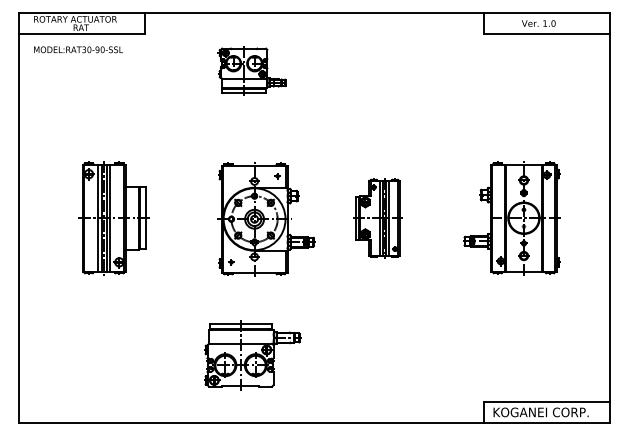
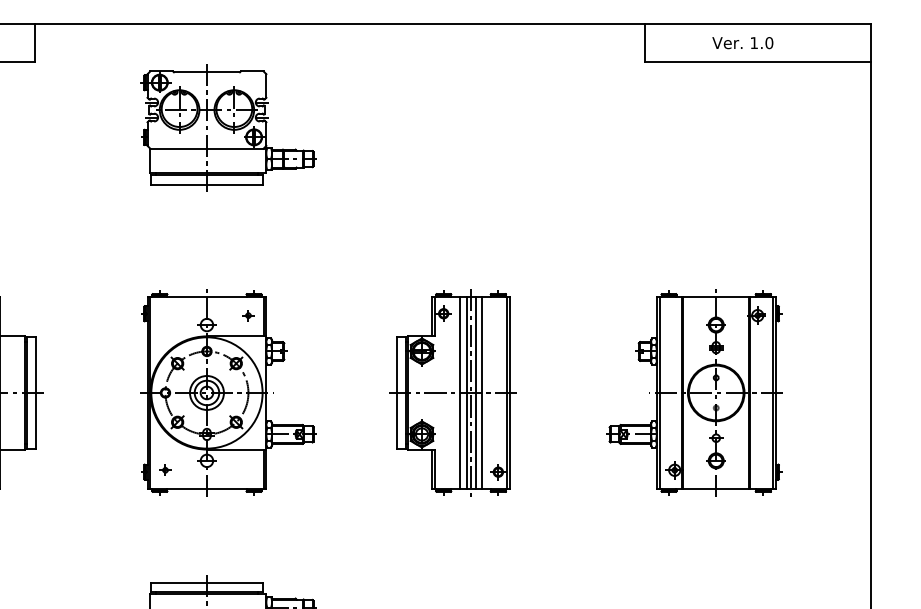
part: (252, 70) -> (228, 127), size x1.43
part: (377, 218) -> (453, 393), size x1.43
part: (266, 219) -> (228, 393), moved

